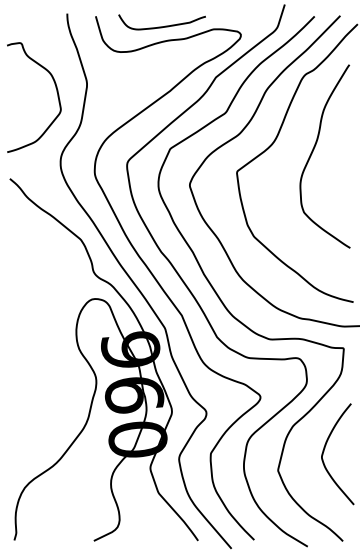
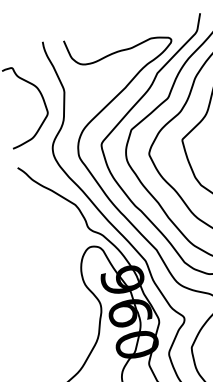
curve: (161, 26) -> (112, 41), removed

